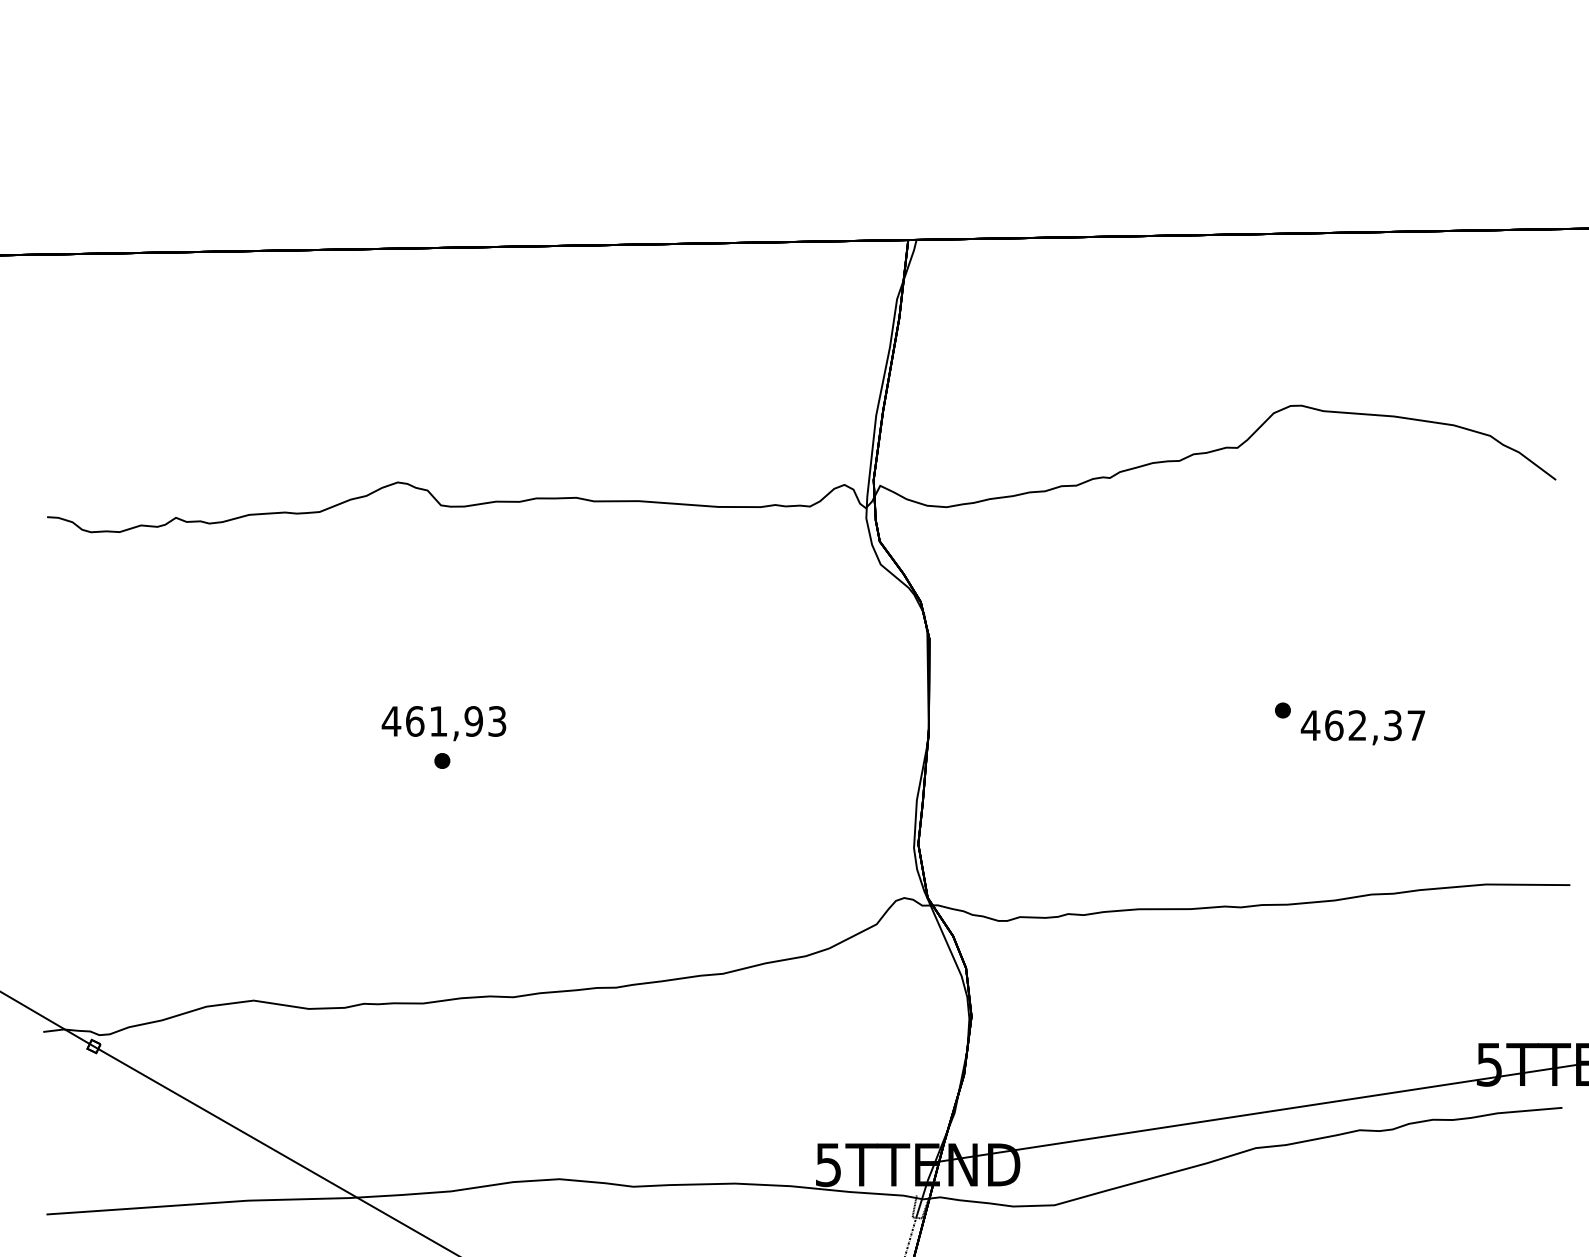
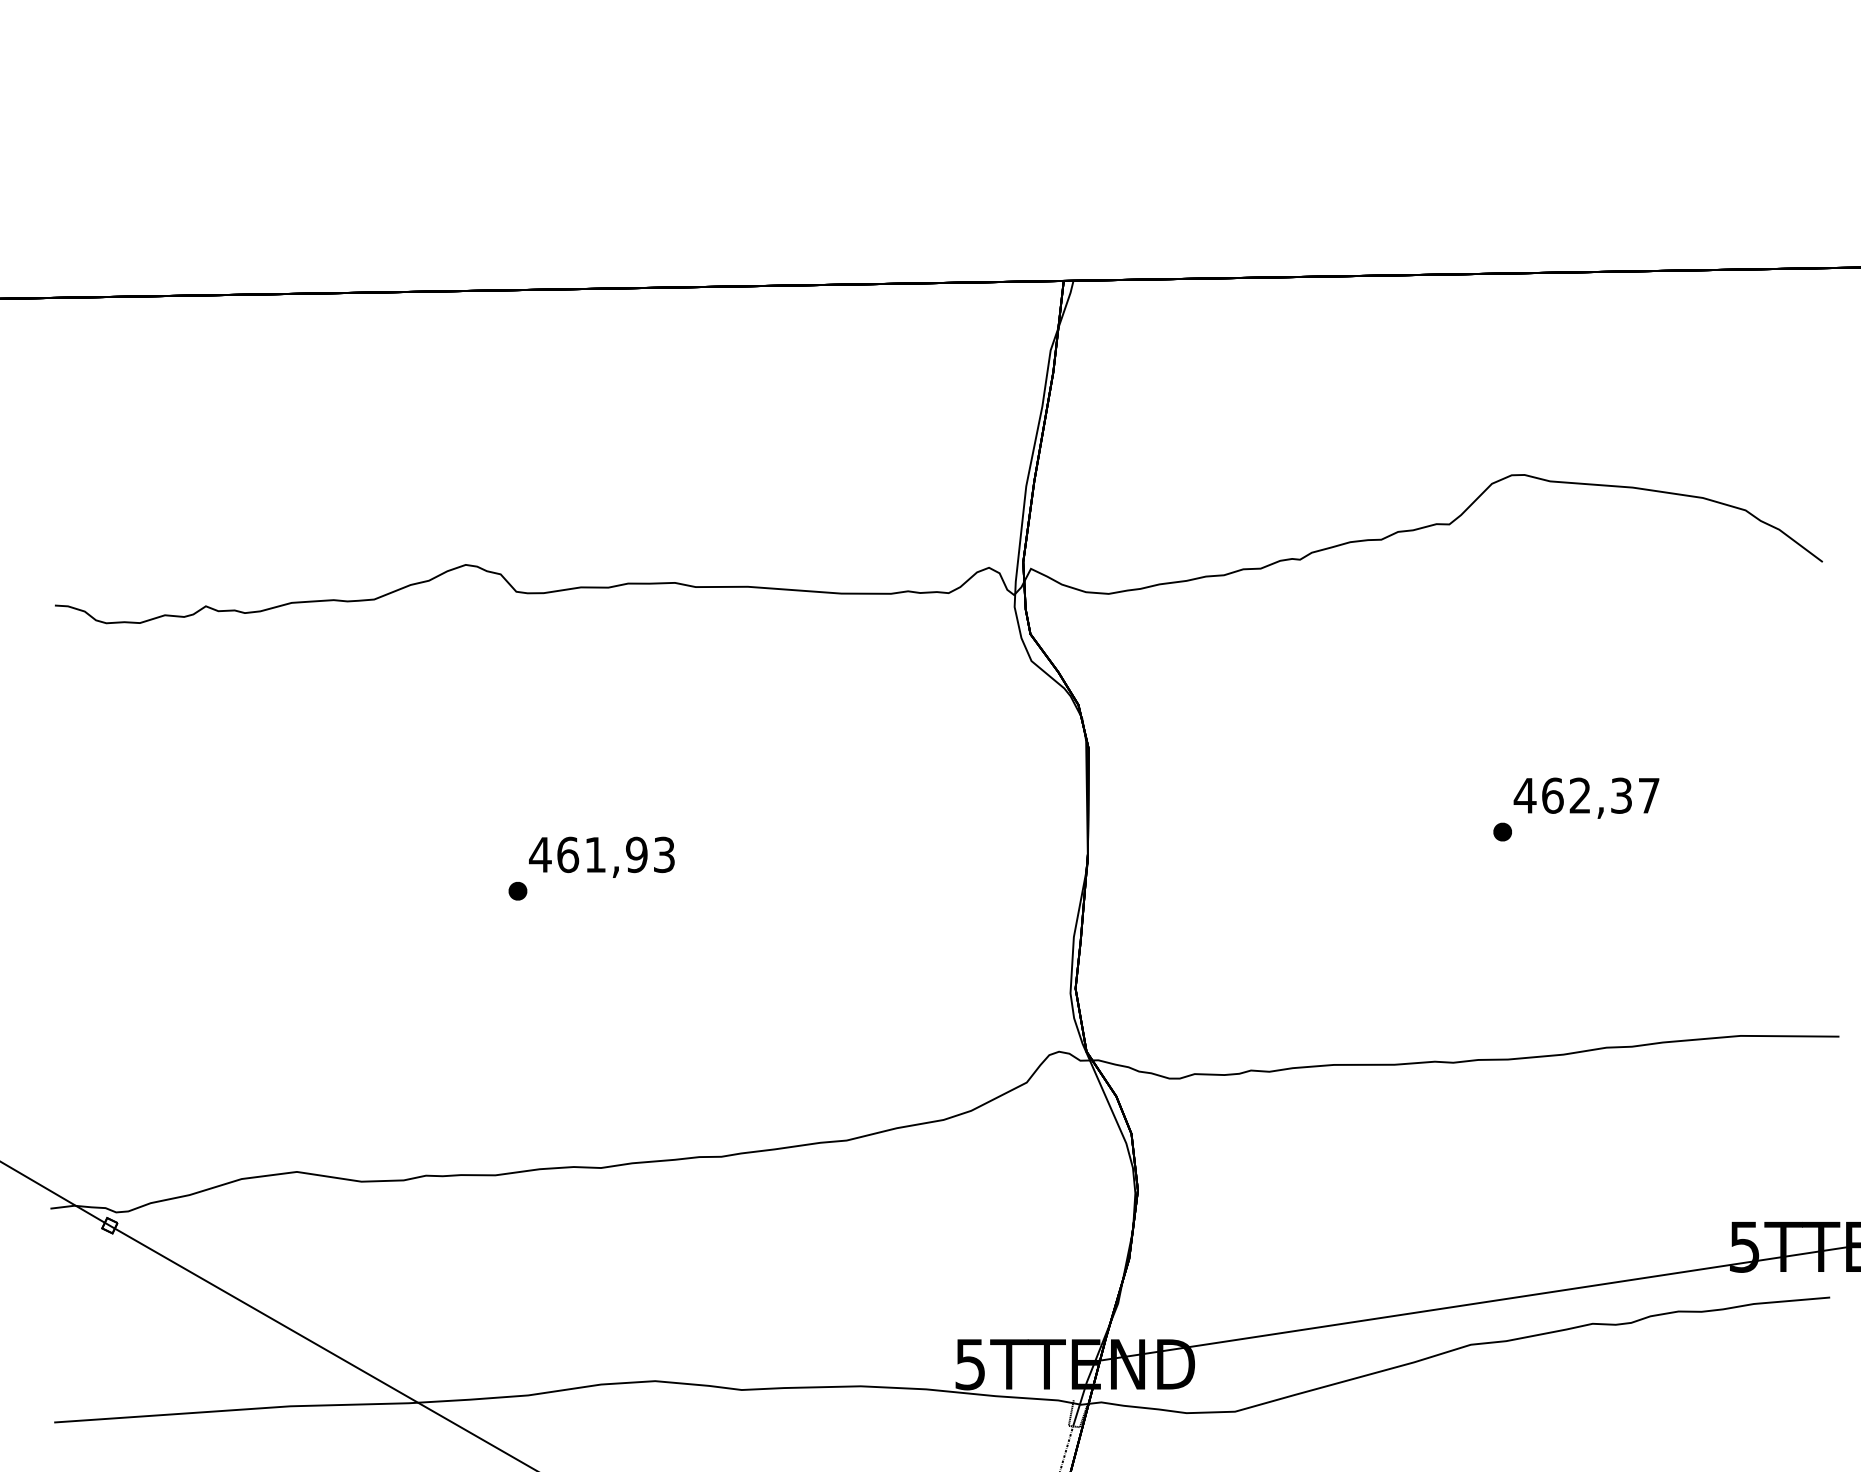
text: (443, 722) -> (601, 856), moved
text: (1362, 727) -> (1586, 797), moved

